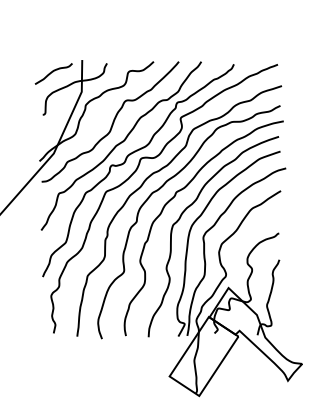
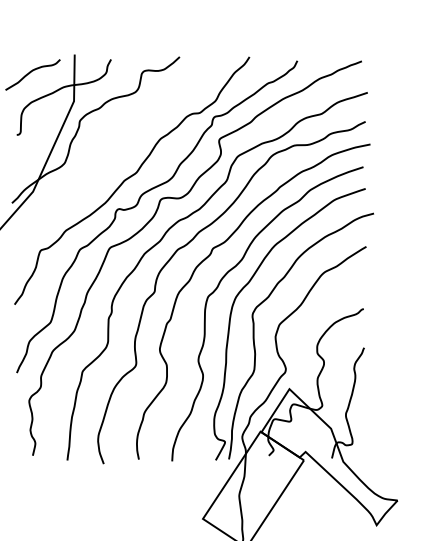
curve: (112, 121) -> (119, 144), removed

